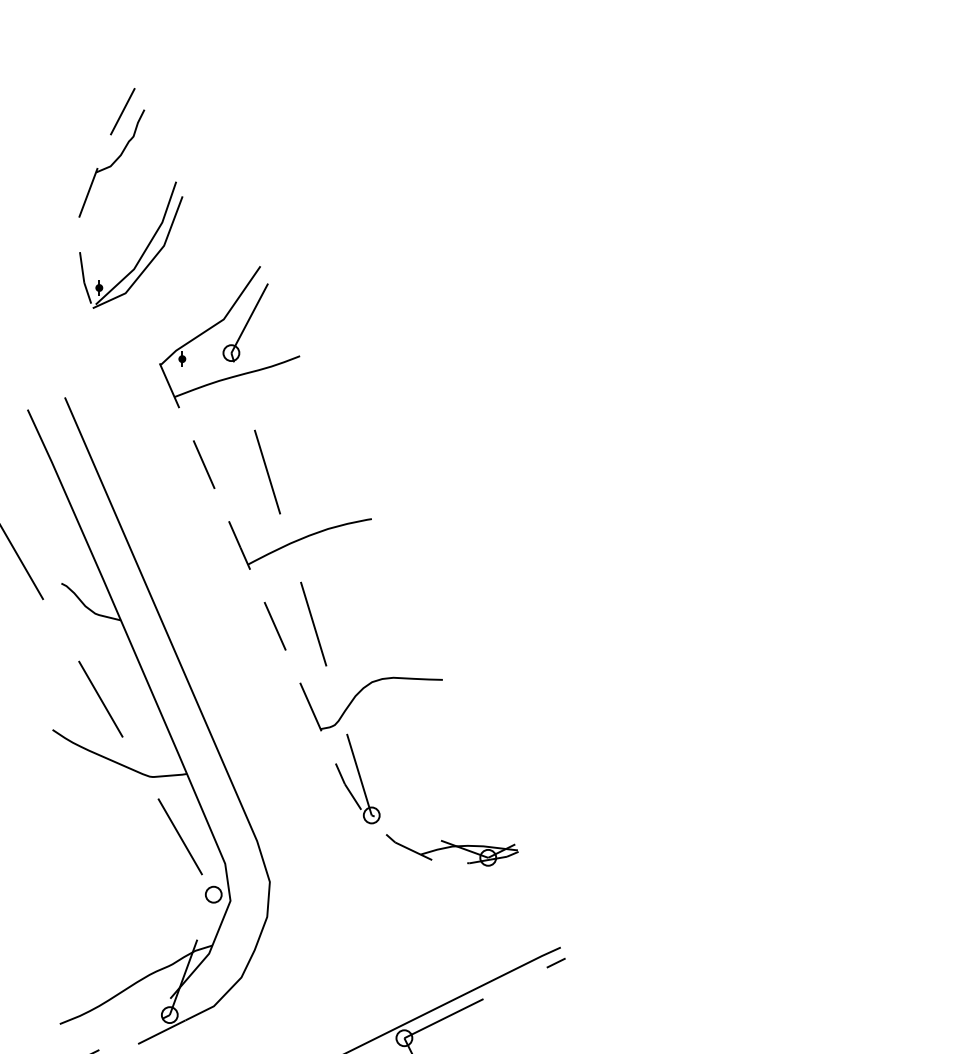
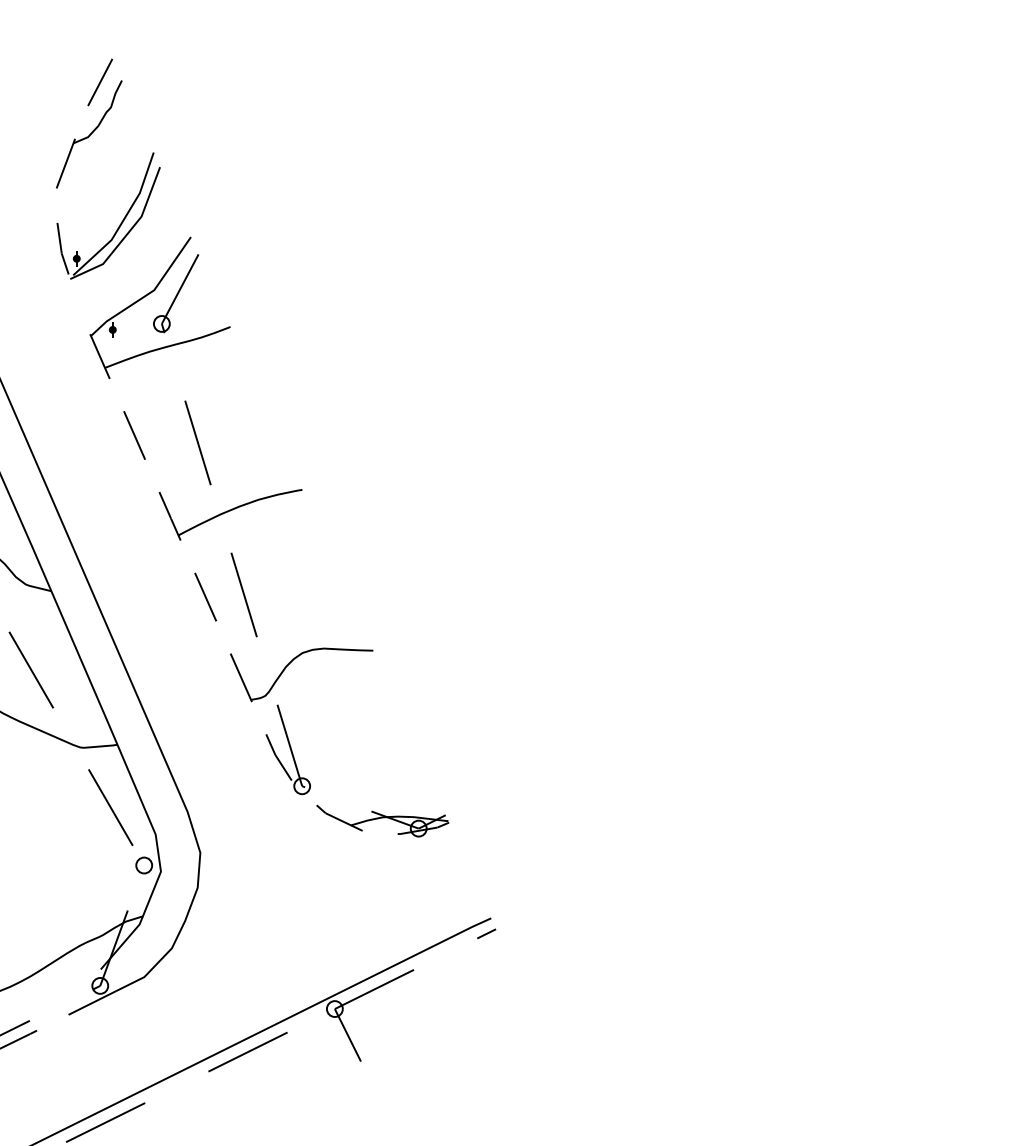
part: (112, 166) -> (89, 137), moved

